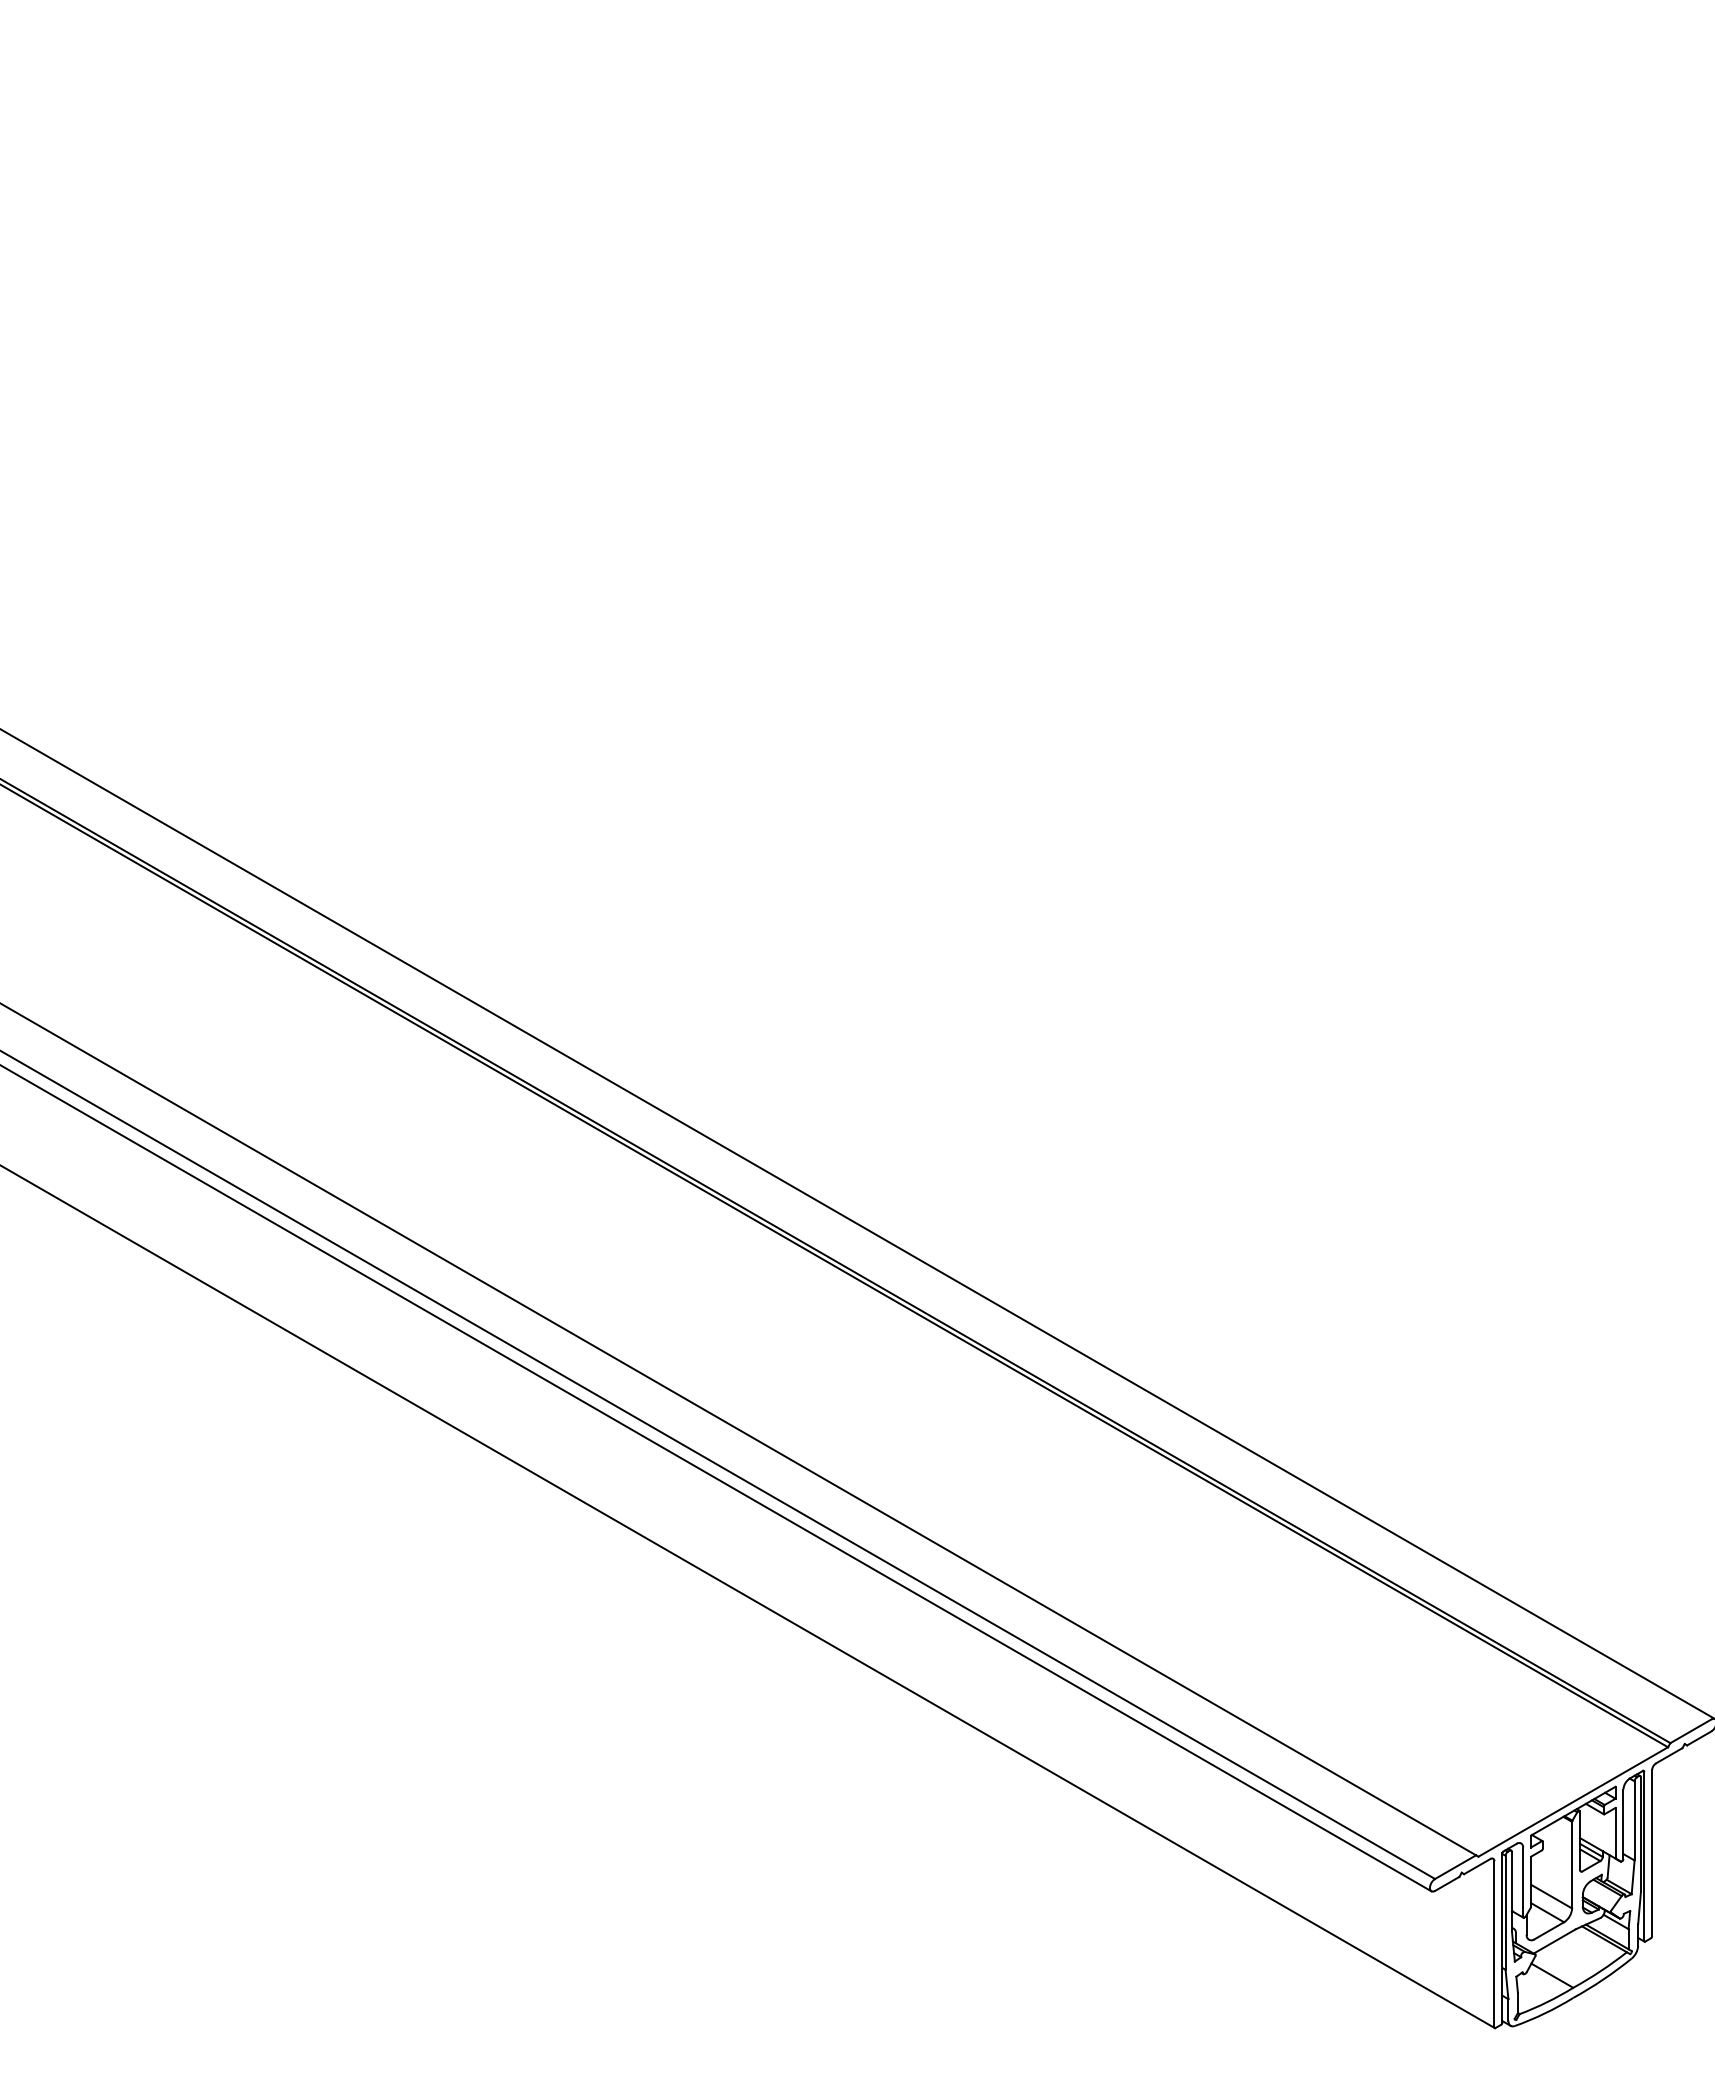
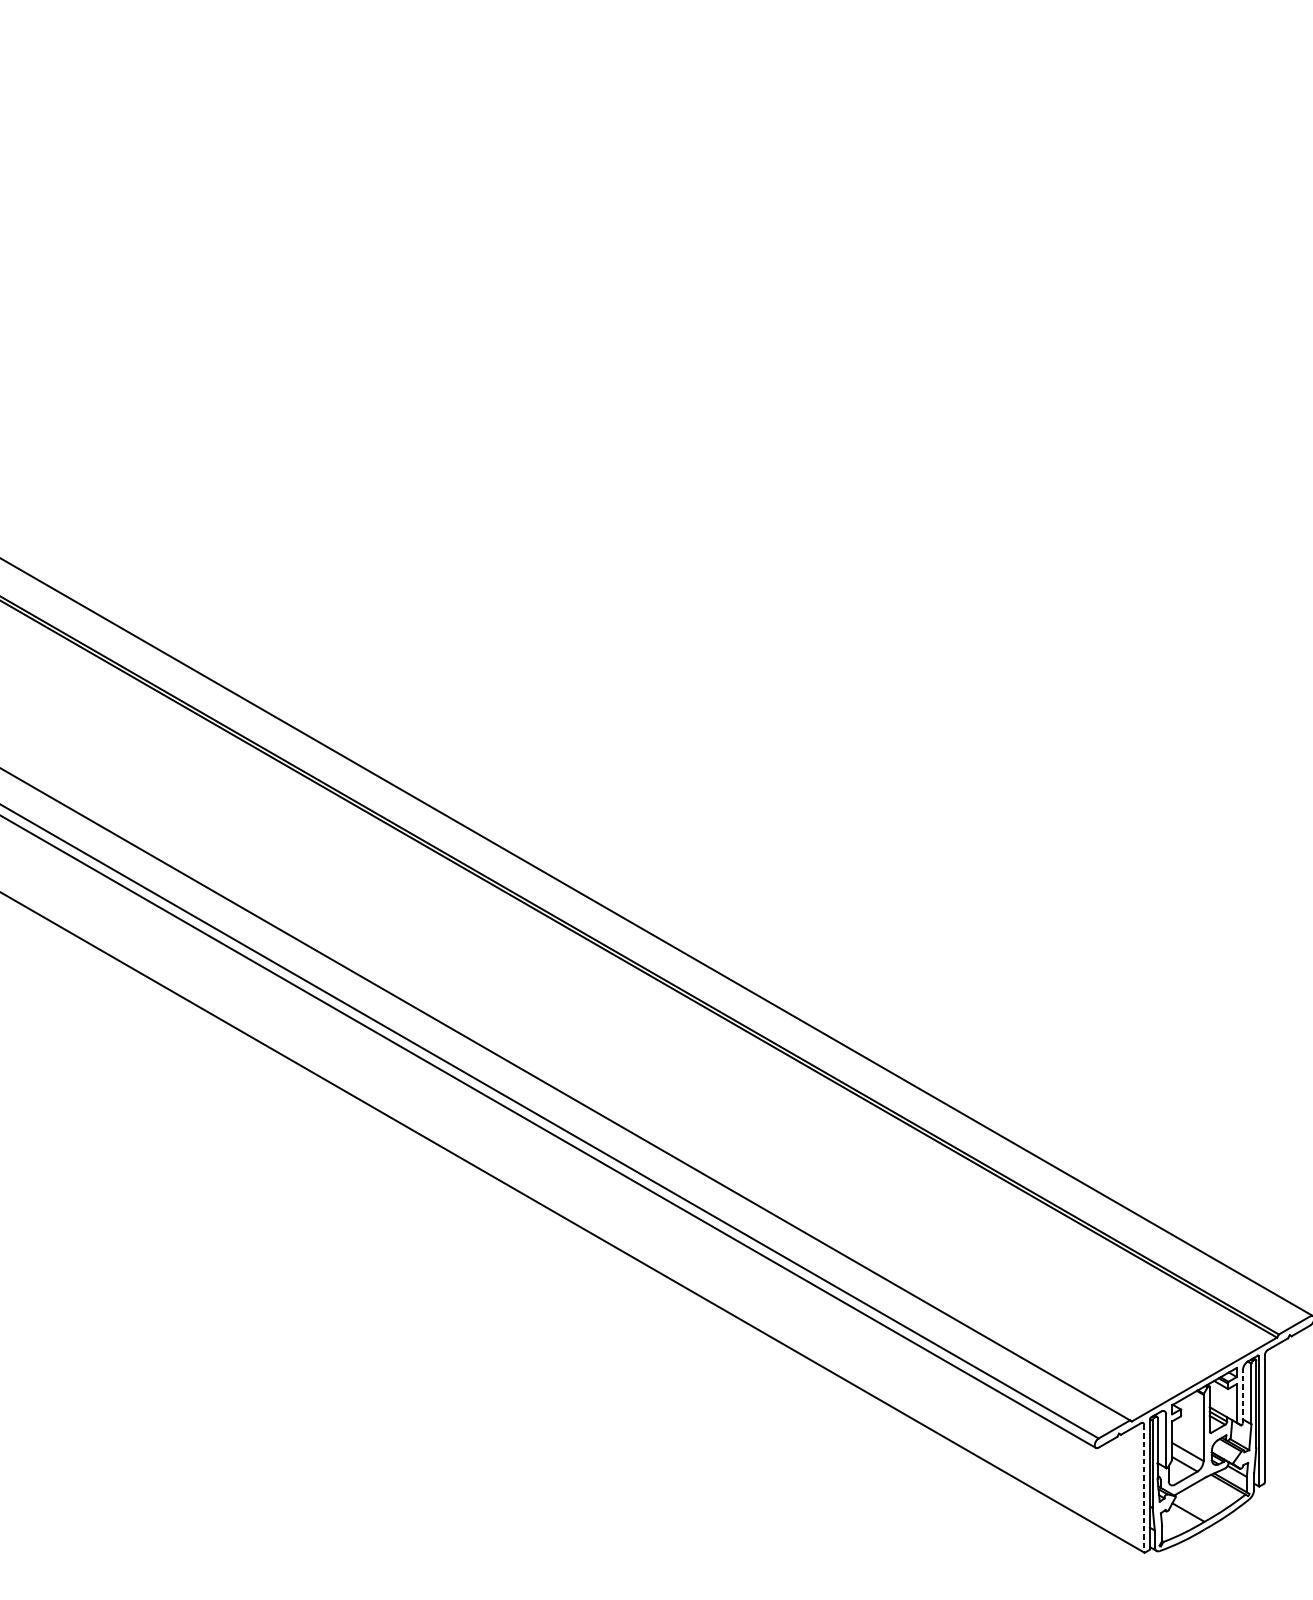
line: (1623, 1824) -> (1242, 1396), solid -> dashed
line: (1494, 1944) -> (1144, 1488), solid -> dashed

